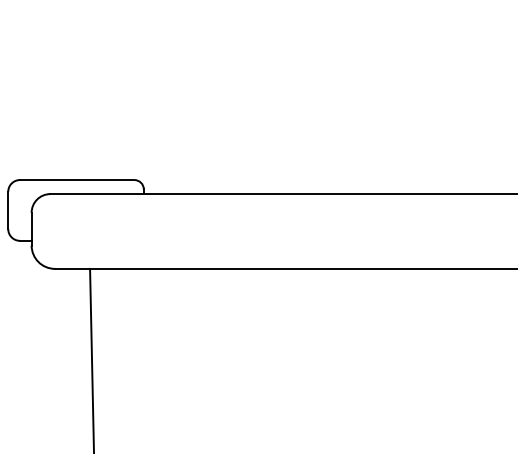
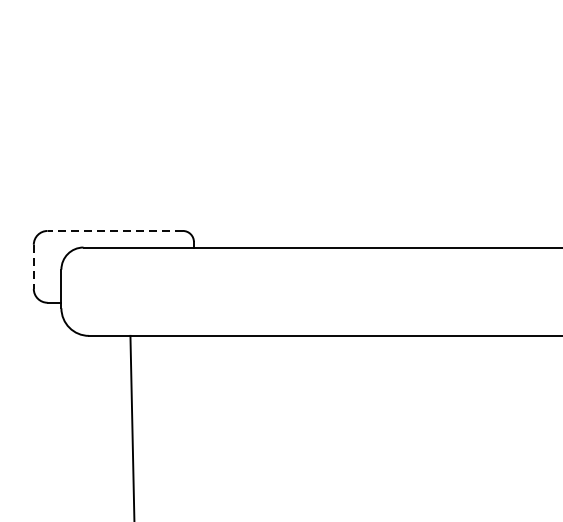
line: (76, 180) -> (114, 231), solid -> dashed
line: (8, 210) -> (34, 266), solid -> dashed

